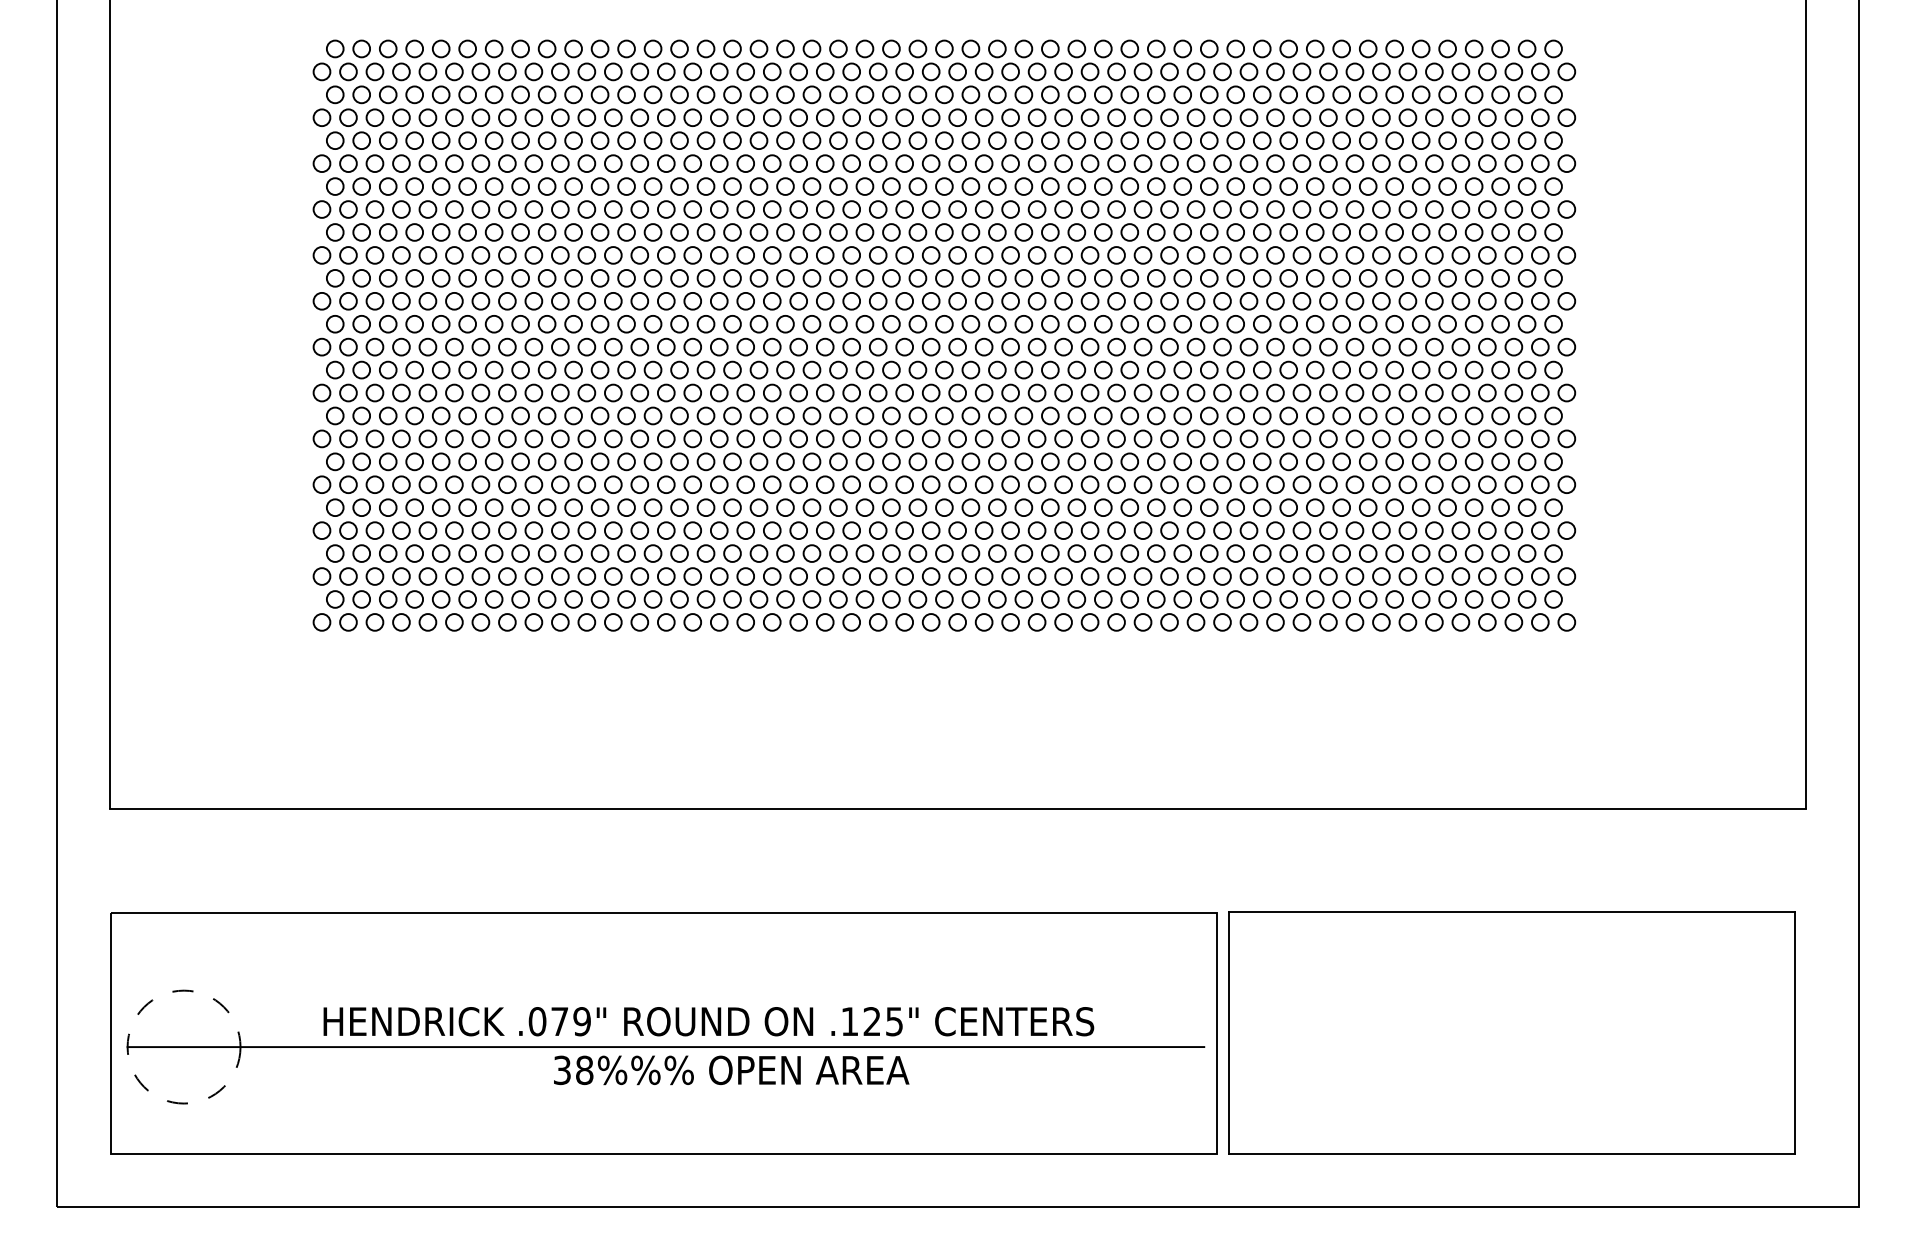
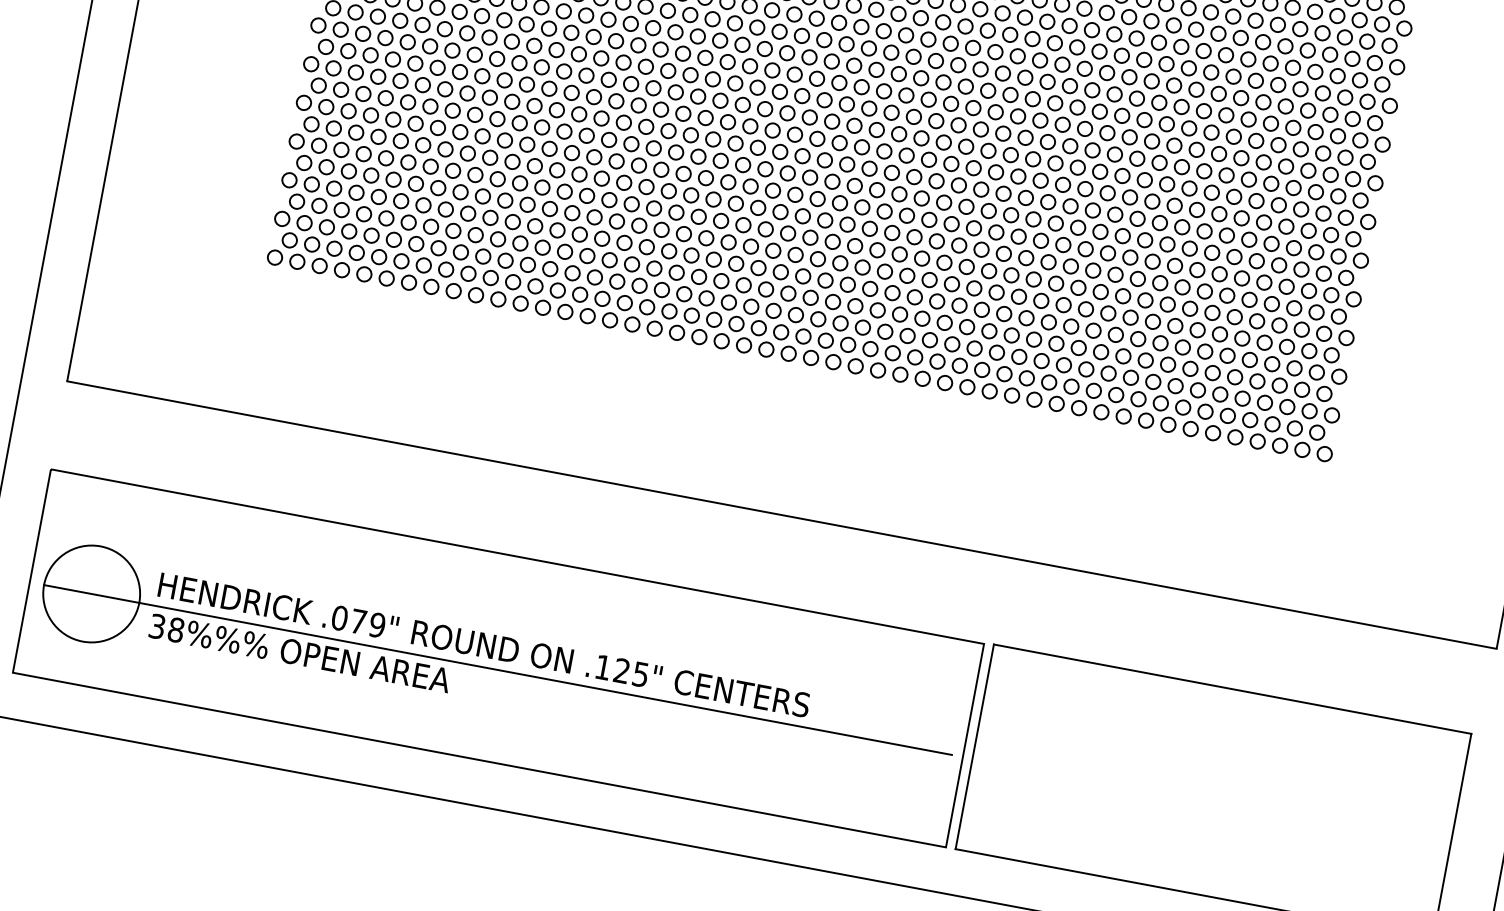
text: (708, 1021) -> (483, 645), moved
circle: (183, 1046) -> (91, 593), dashed -> solid
text: (731, 1070) -> (300, 653), moved

